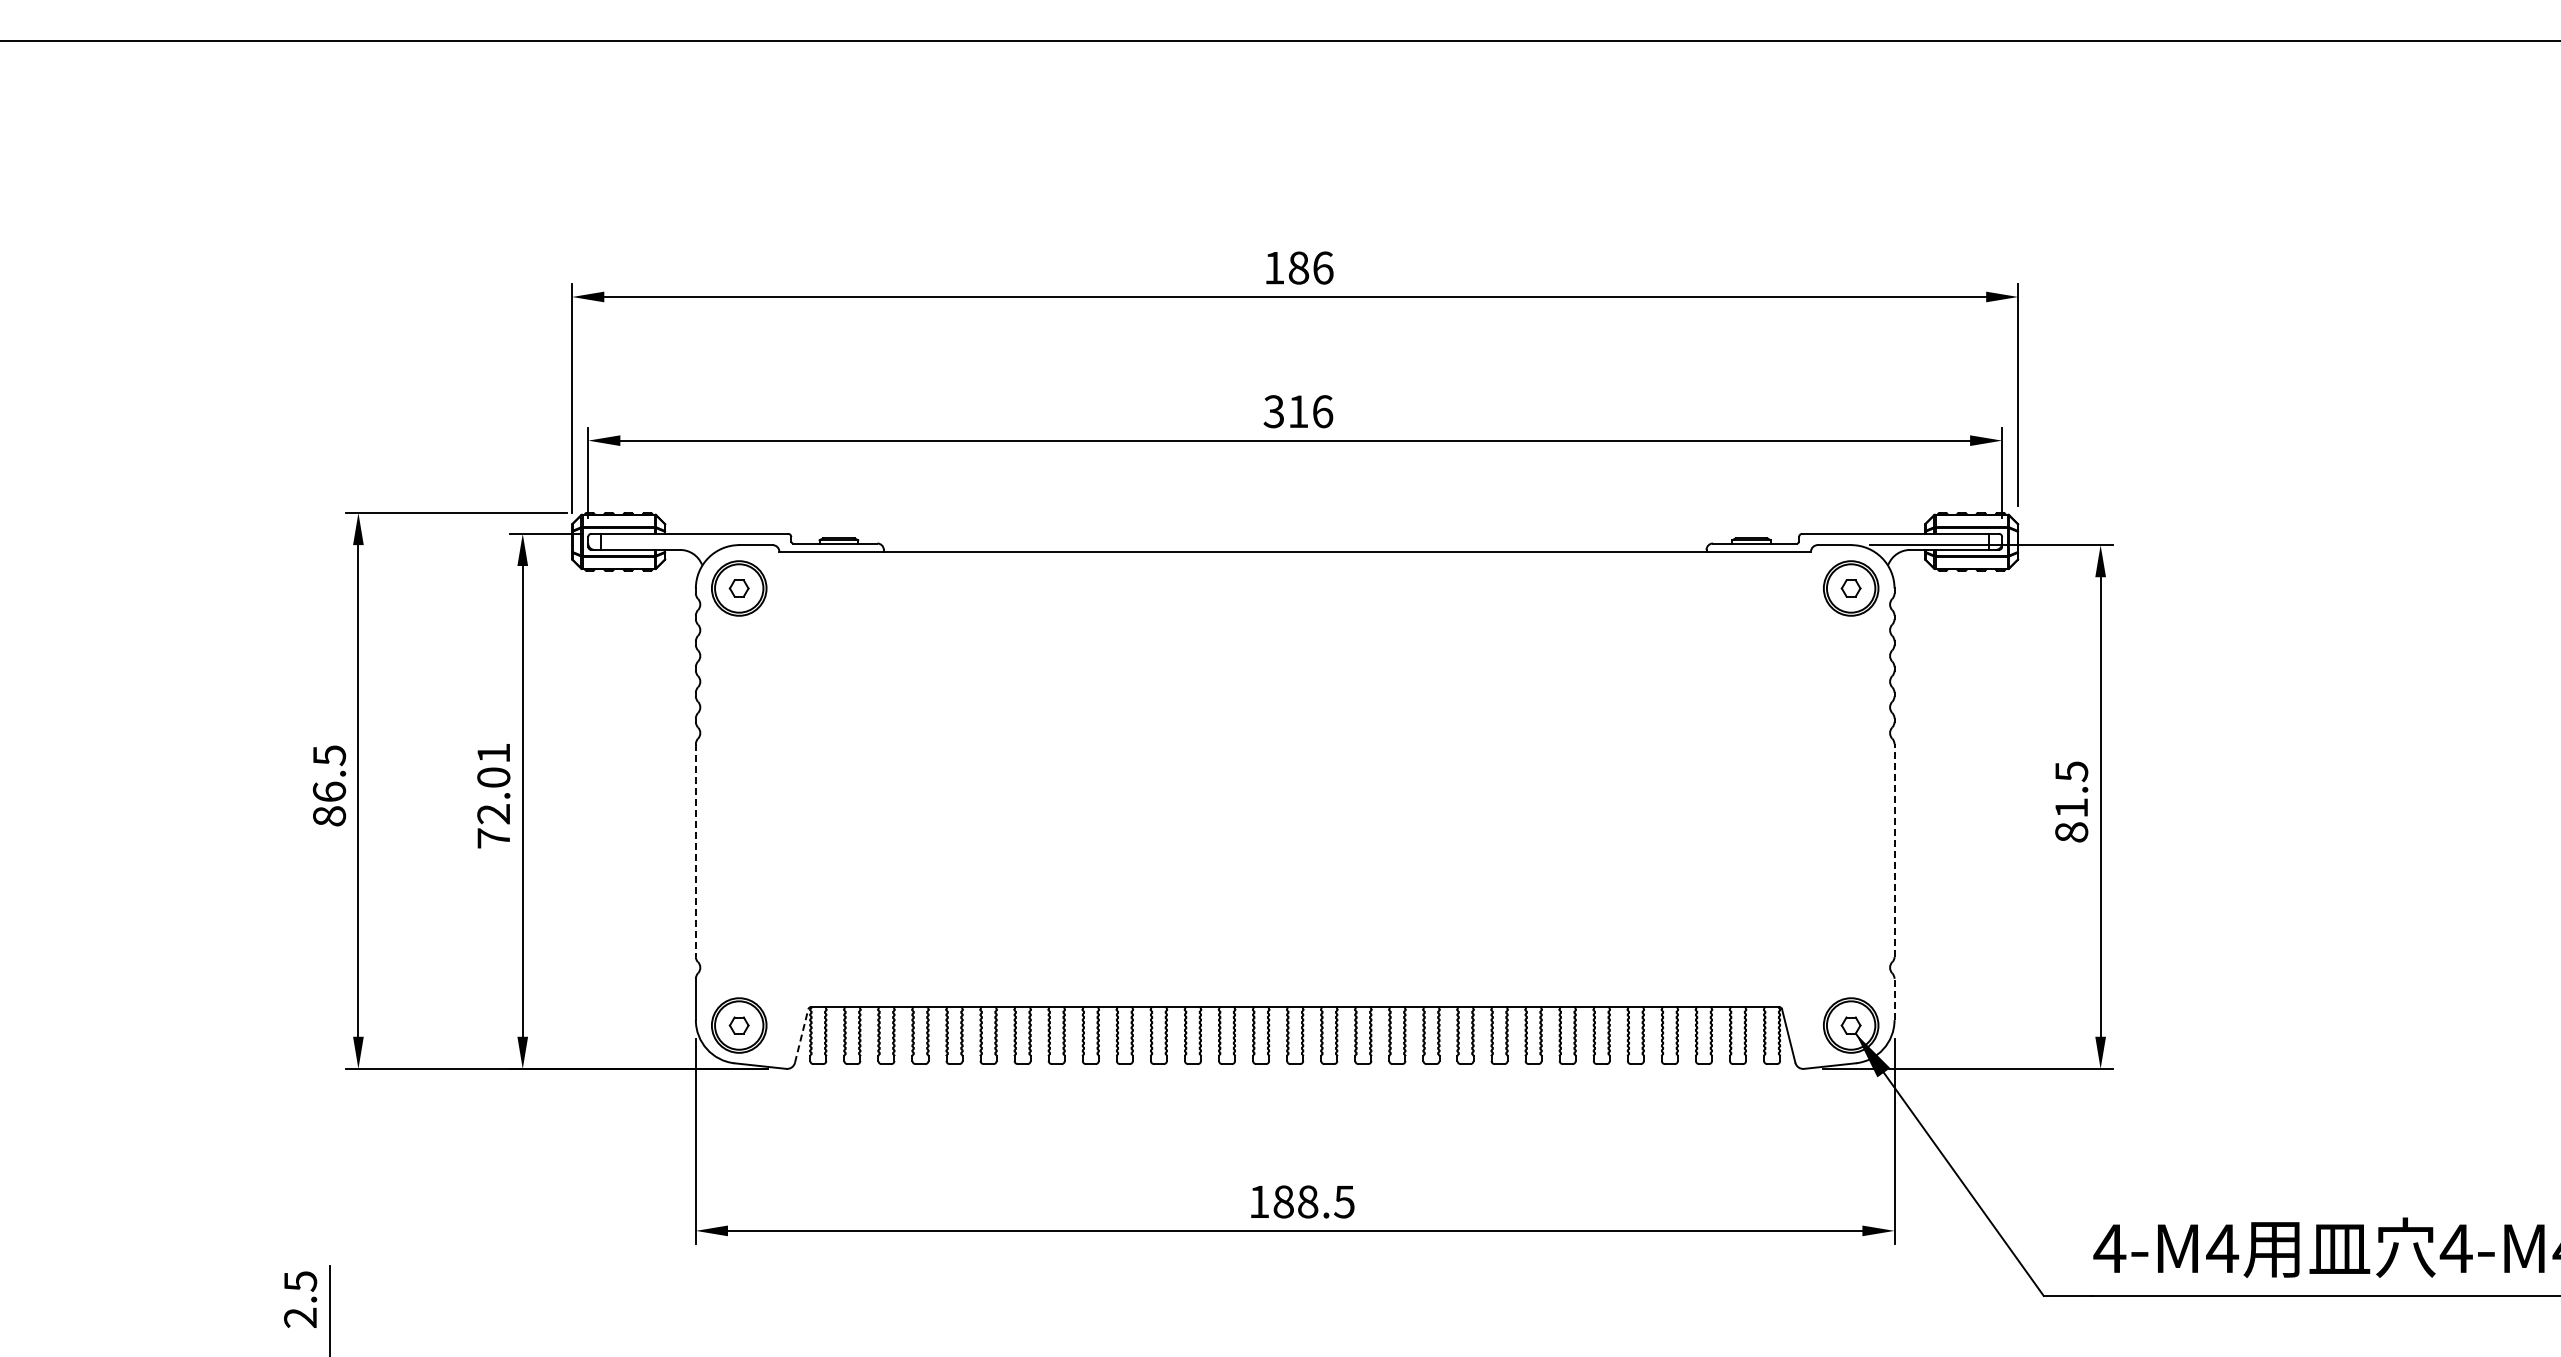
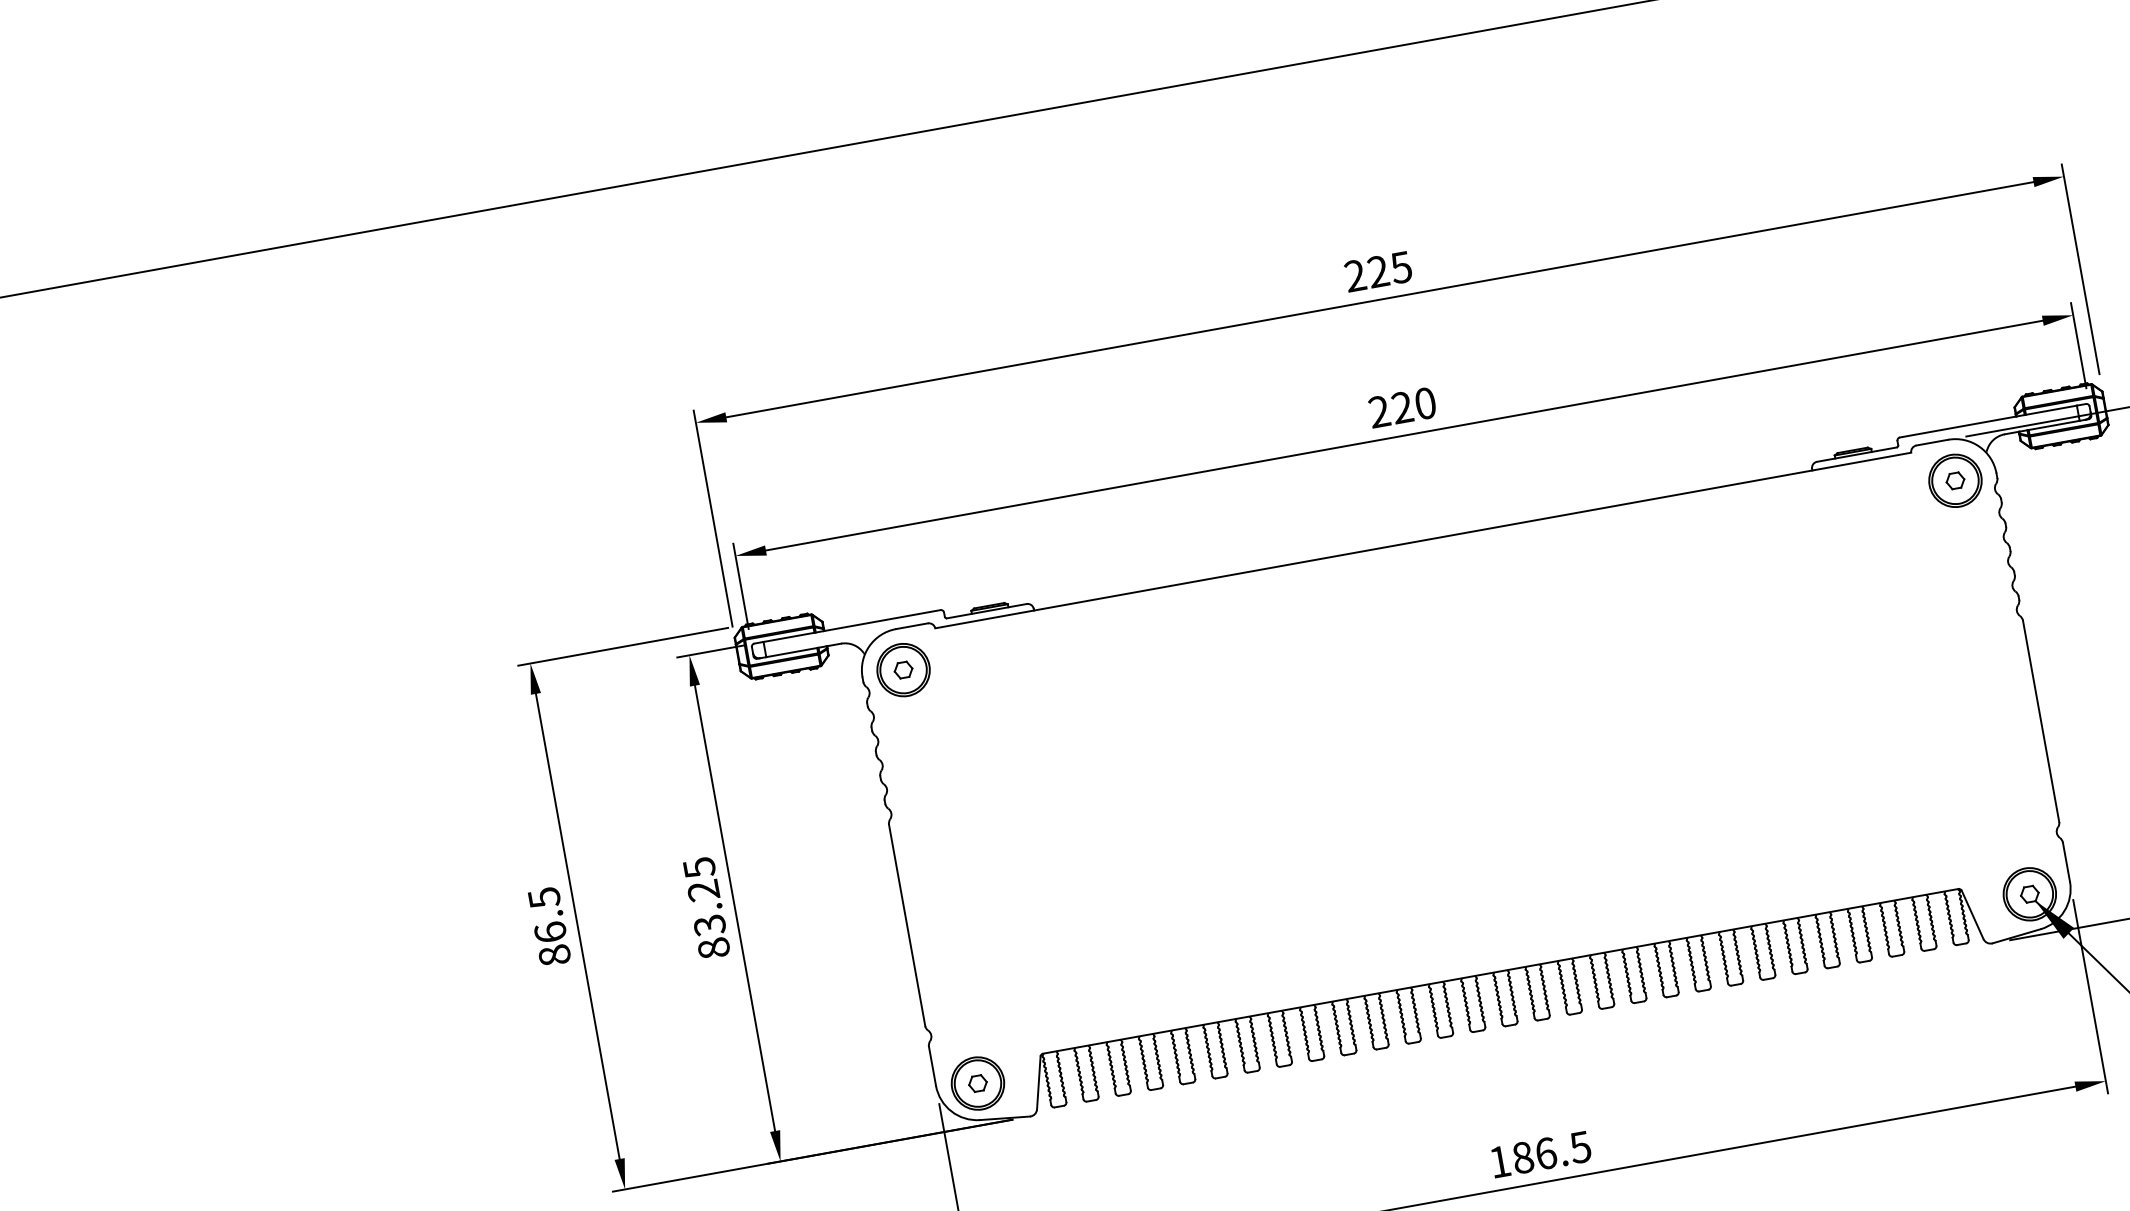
text: (1298, 267) -> (1378, 271), 186 -> 225
text: (1298, 411) -> (1402, 407), 316 -> 220
text: (493, 795) -> (706, 907), 72.01 -> 83.25
line: (1894, 850) -> (2041, 721), dashed -> solid
line: (695, 851) -> (906, 926), dashed -> solid
line: (1894, 999) -> (2066, 862), dashed -> solid
line: (801, 1036) -> (1038, 1083), dashed -> solid
text: (1308, 1201) -> (1546, 1153), 188.5 -> 186.5

